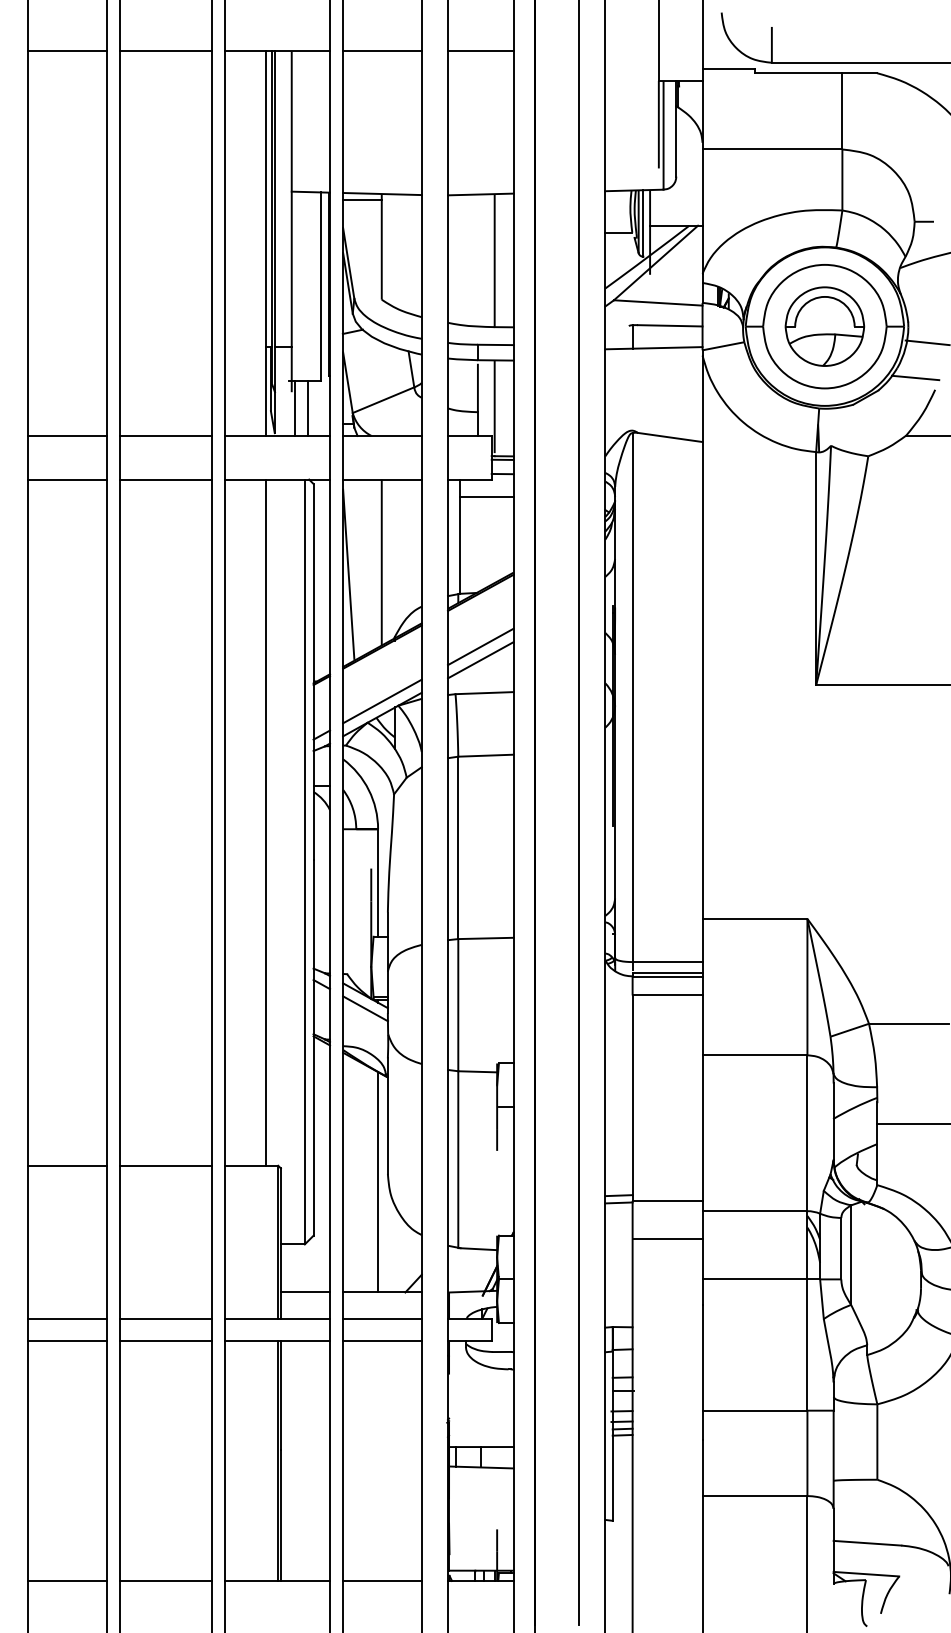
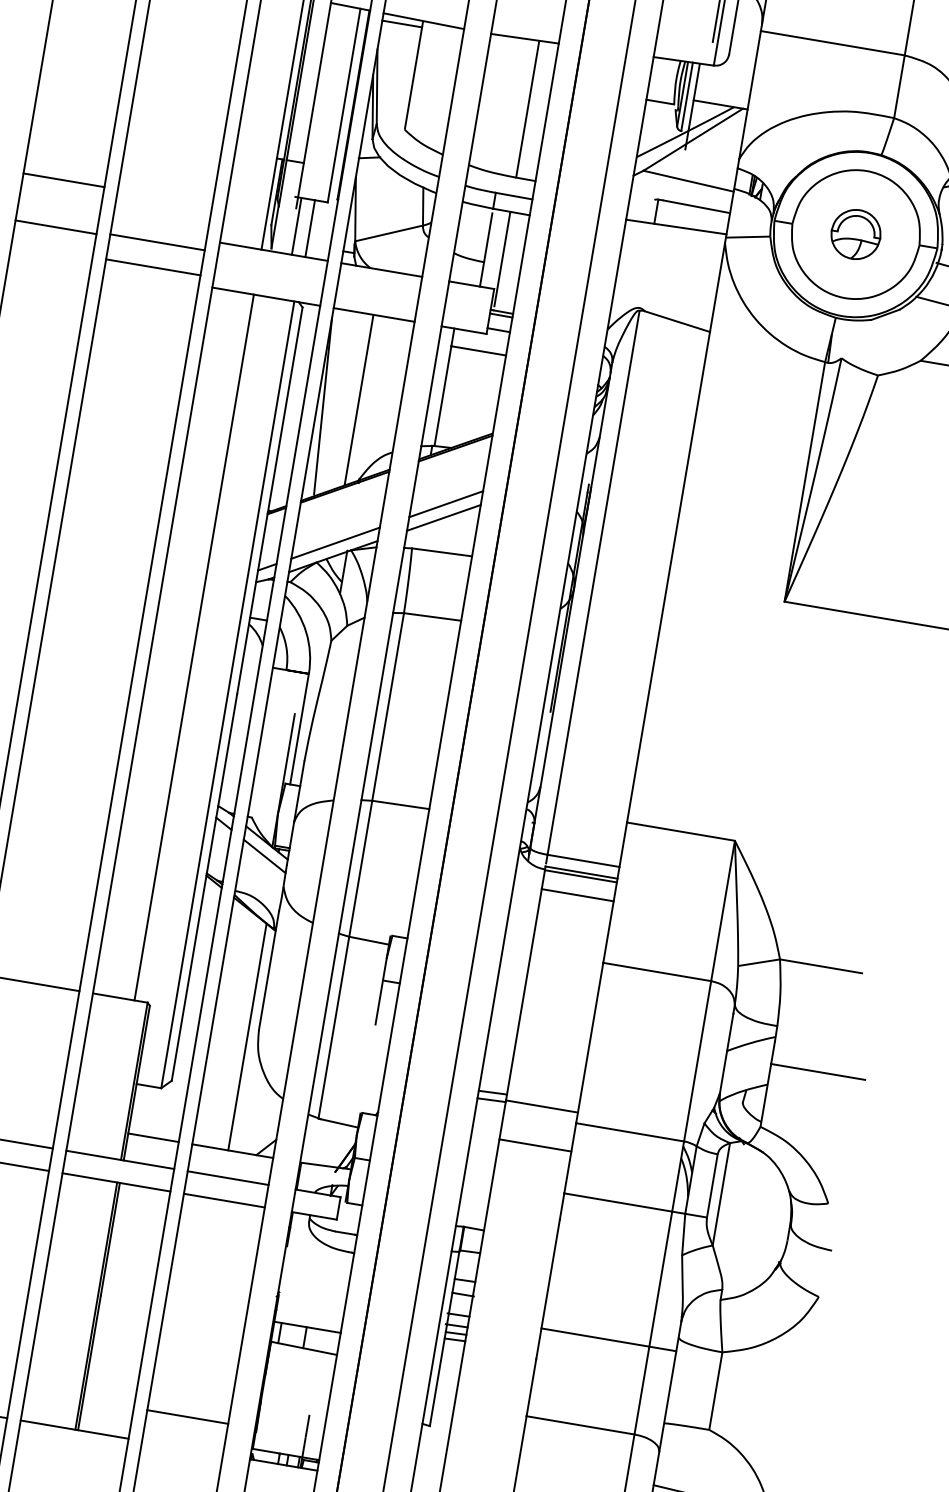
part: (824, 326) -> (855, 234), size x0.6
line: (67, 435) -> (63, 179), moved
line: (166, 435) -> (153, 266), moved
line: (67, 479) -> (55, 227), moved
line: (166, 479) -> (157, 242), moved
line: (382, 1580) -> (187, 1416), moved

